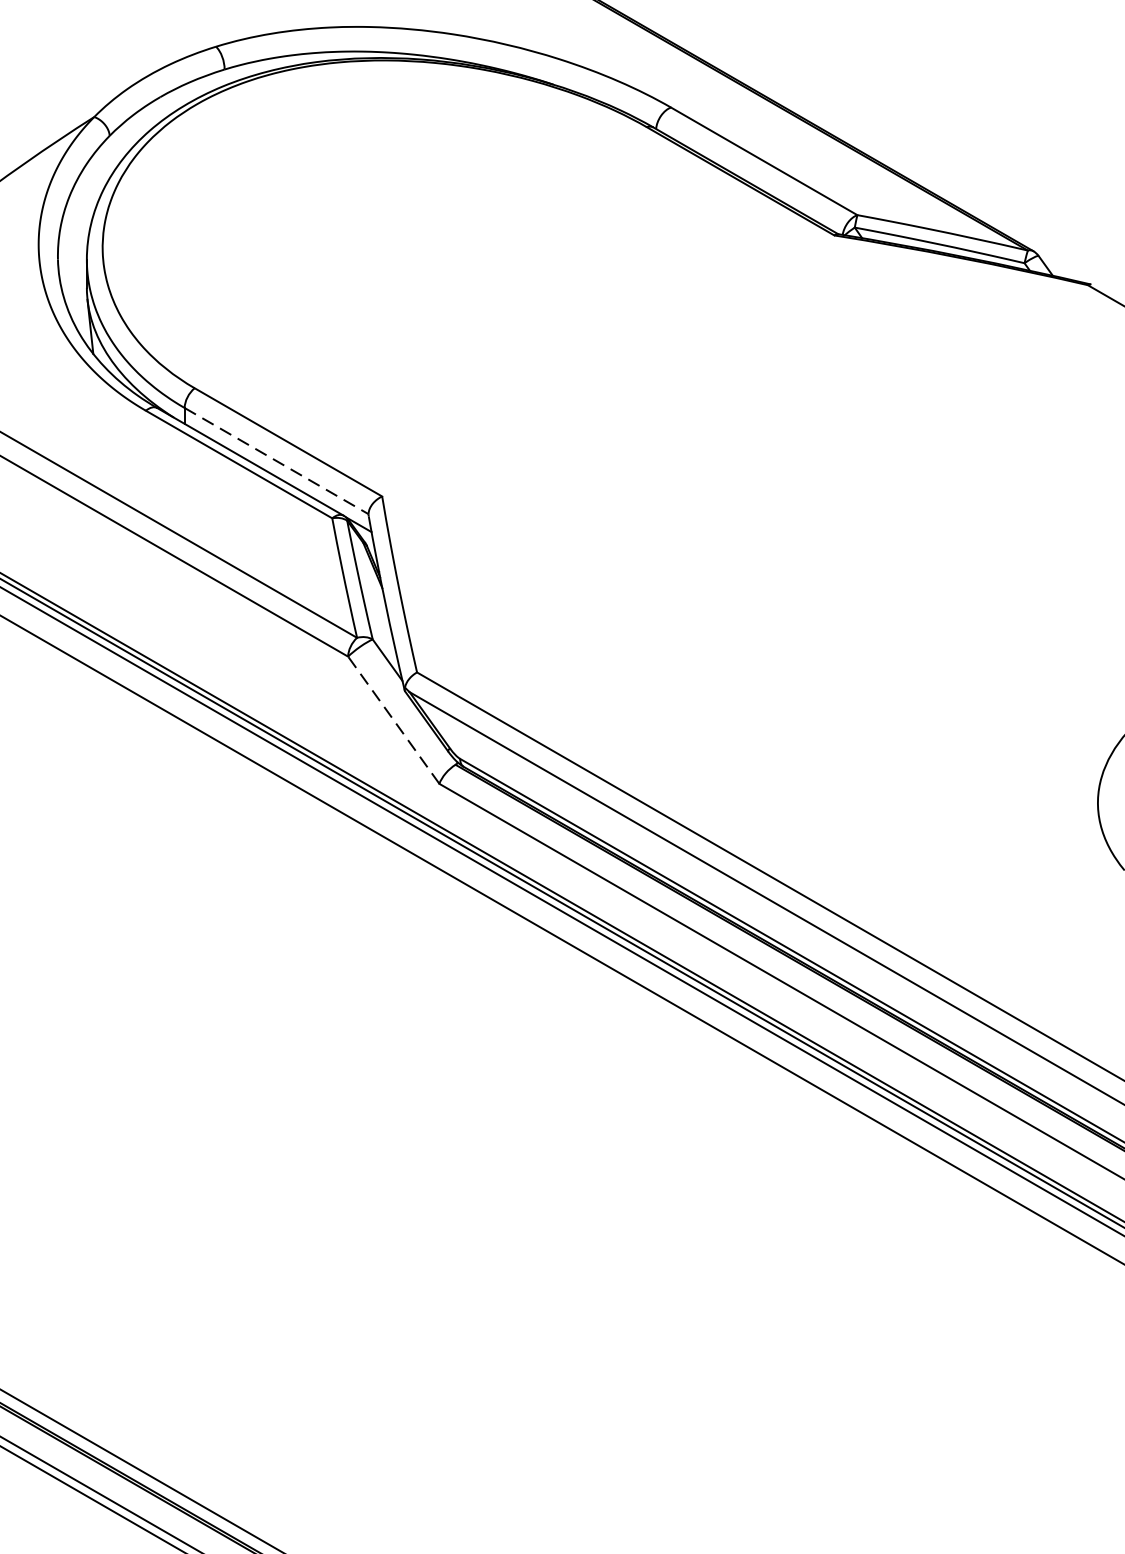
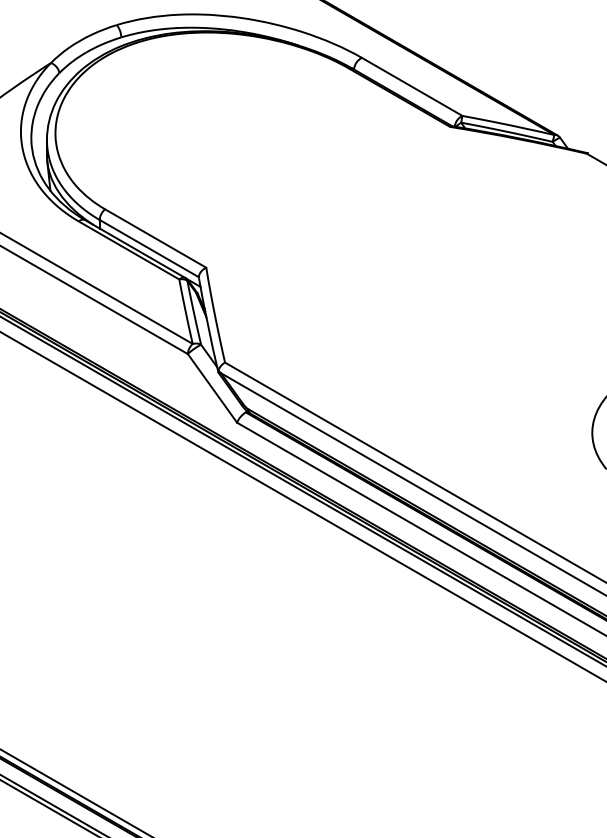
line: (276, 460) -> (149, 248), dashed -> solid
line: (393, 718) -> (212, 387), dashed -> solid

